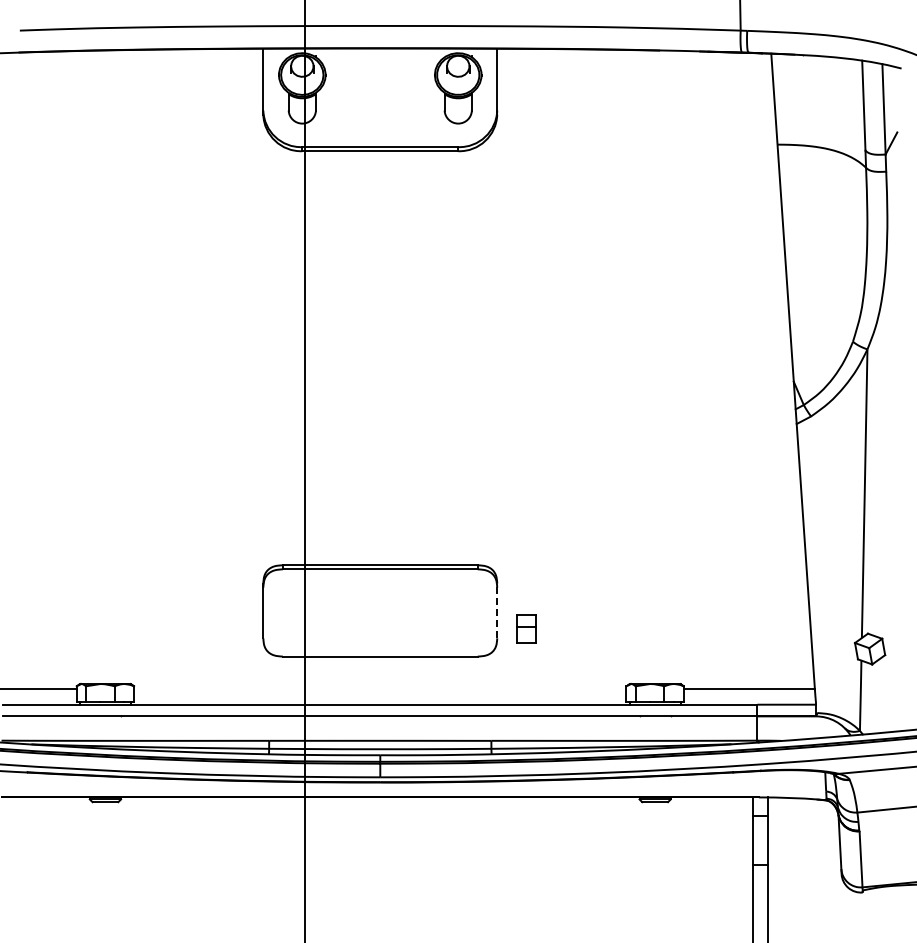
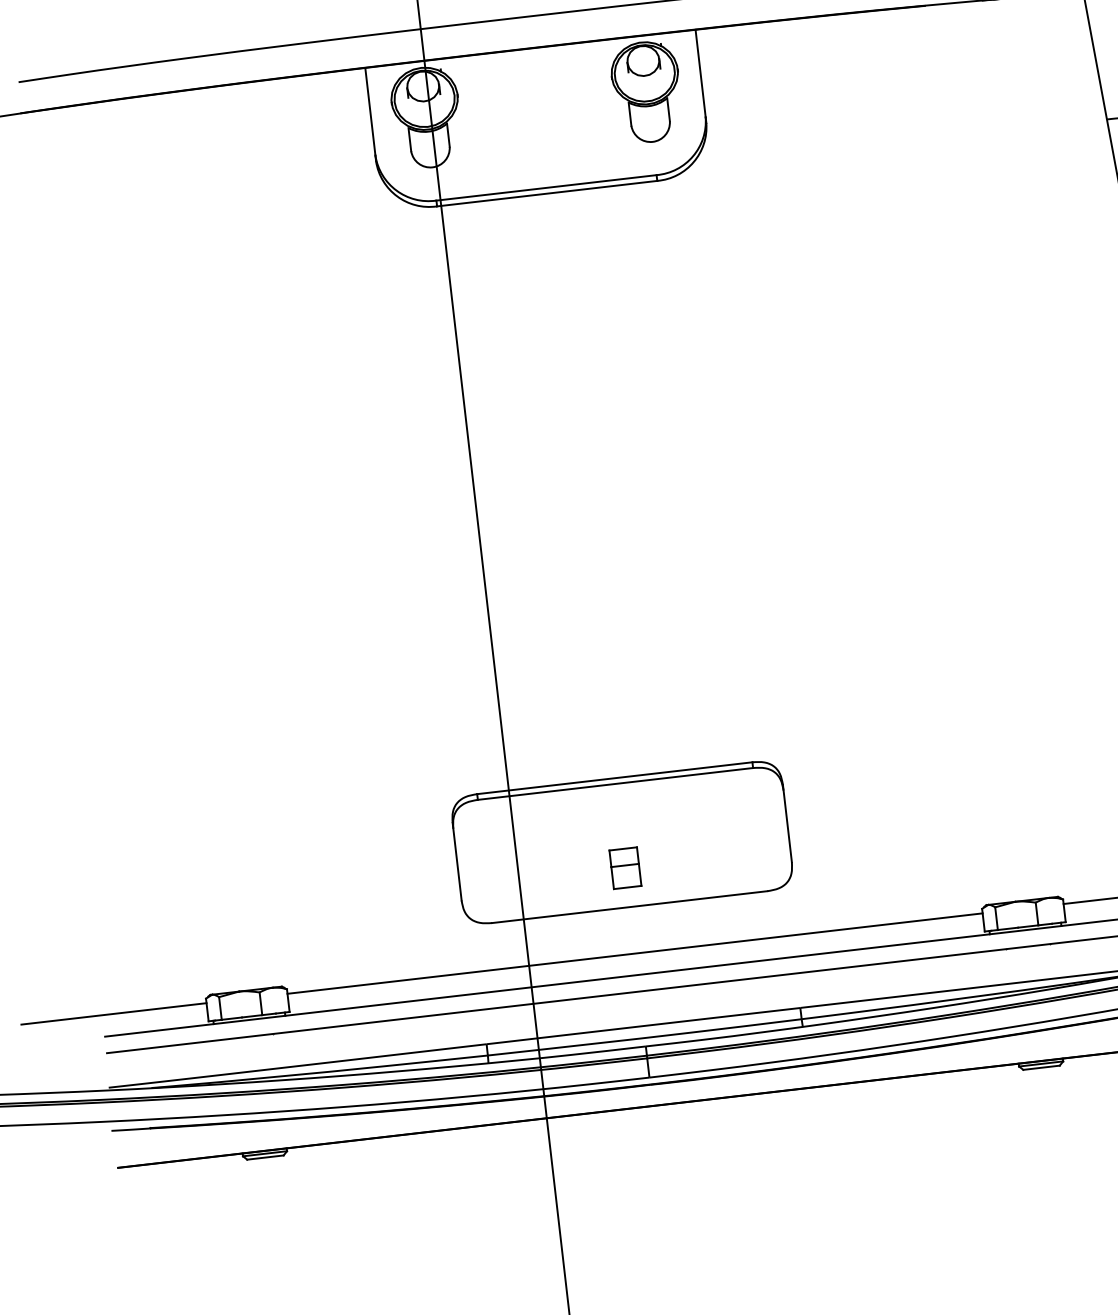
line: (497, 610) -> (787, 822), dashed -> solid
part: (526, 628) -> (625, 867), moved
line: (380, 689) -> (635, 953), added

